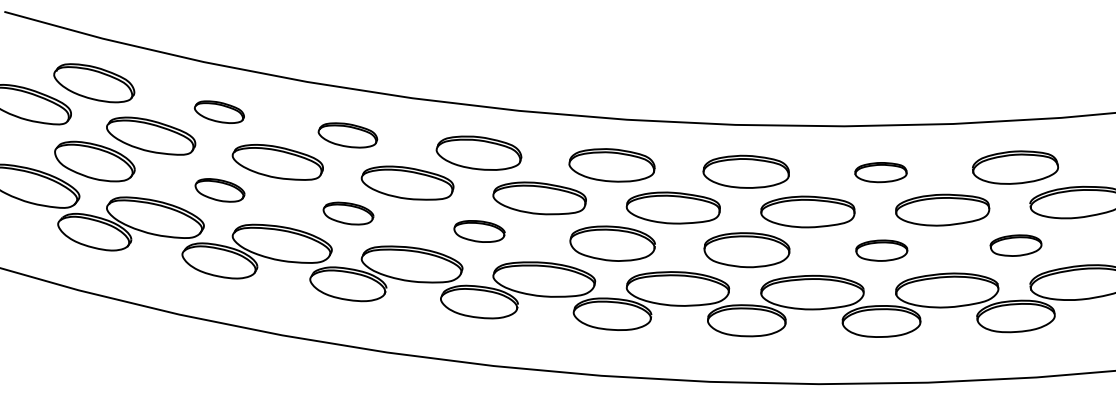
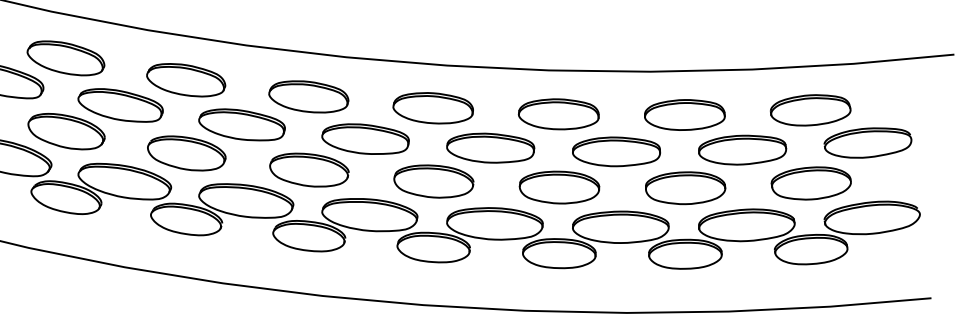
part: (219, 112) -> (66, 58), size x1.67
part: (347, 135) -> (185, 80), size x1.43
part: (880, 172) -> (684, 114), size x1.67
part: (219, 190) -> (66, 131), size x1.67
part: (348, 213) -> (186, 153), size x1.67
part: (479, 231) -> (309, 170), size x1.67
part: (1015, 245) -> (810, 183), size x1.67
part: (881, 250) -> (685, 187), size x1.67

